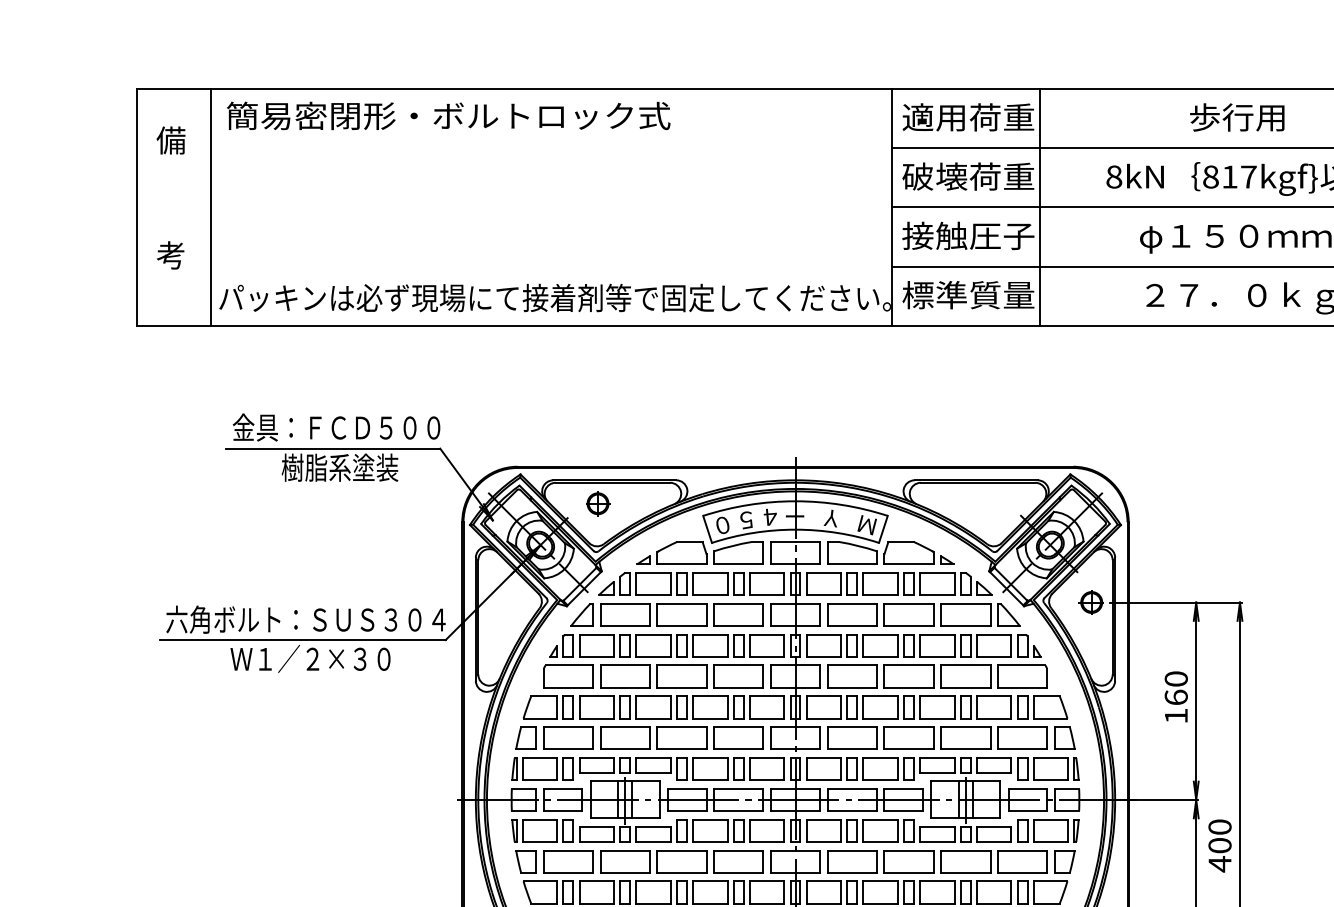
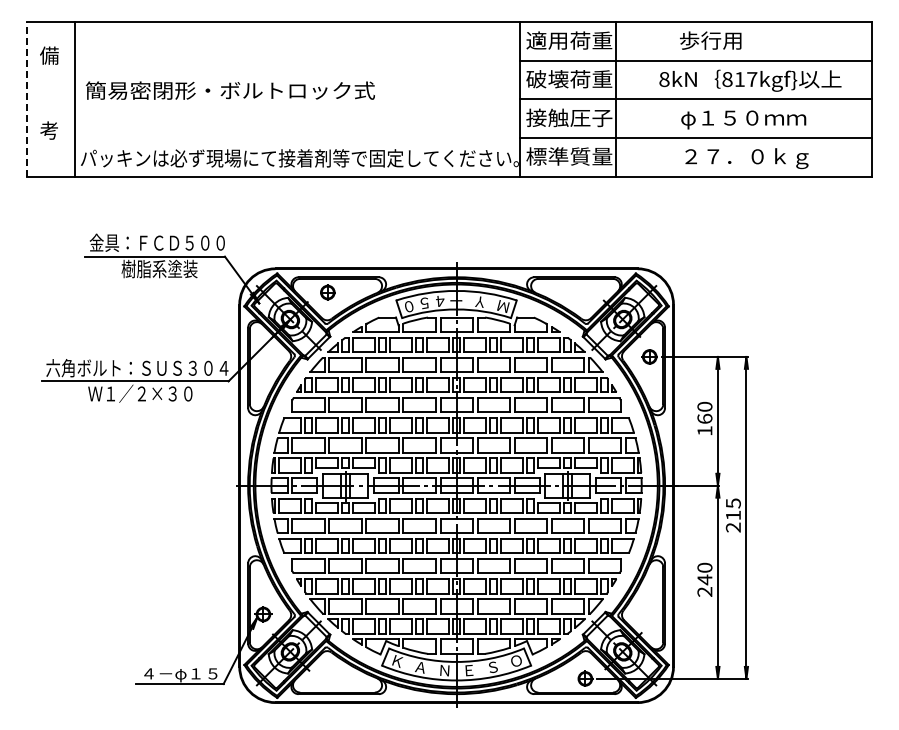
text: (447, 115) -> (229, 90), moved
text: (1237, 117) -> (710, 40), moved
line: (135, 206) -> (26, 98), solid -> dashed
text: (1218, 845) -> (732, 515), 400 -> 215

